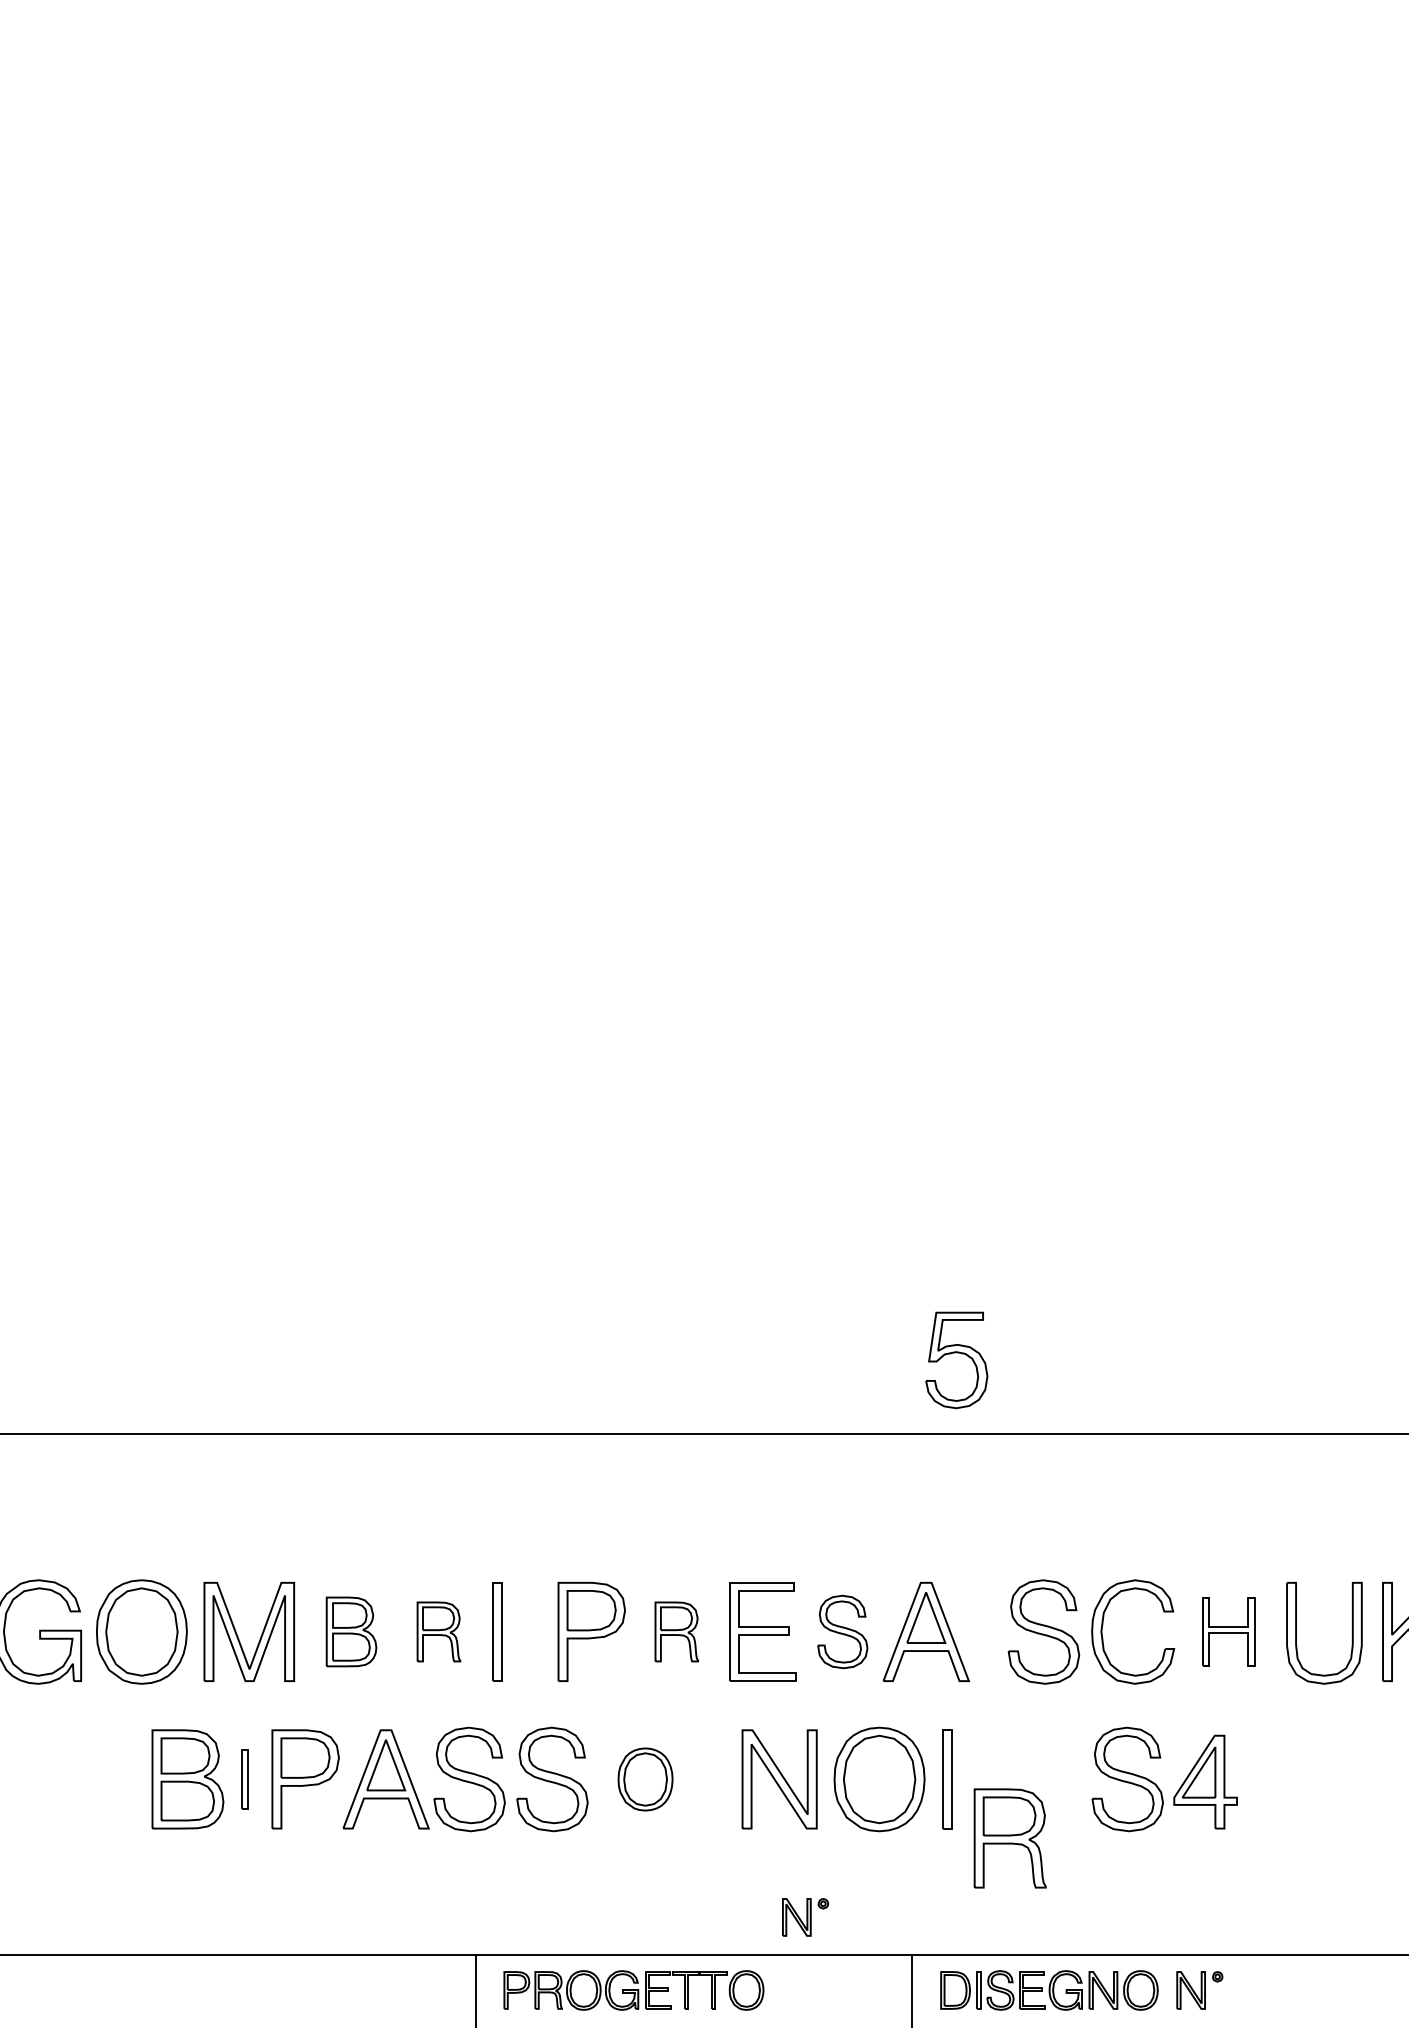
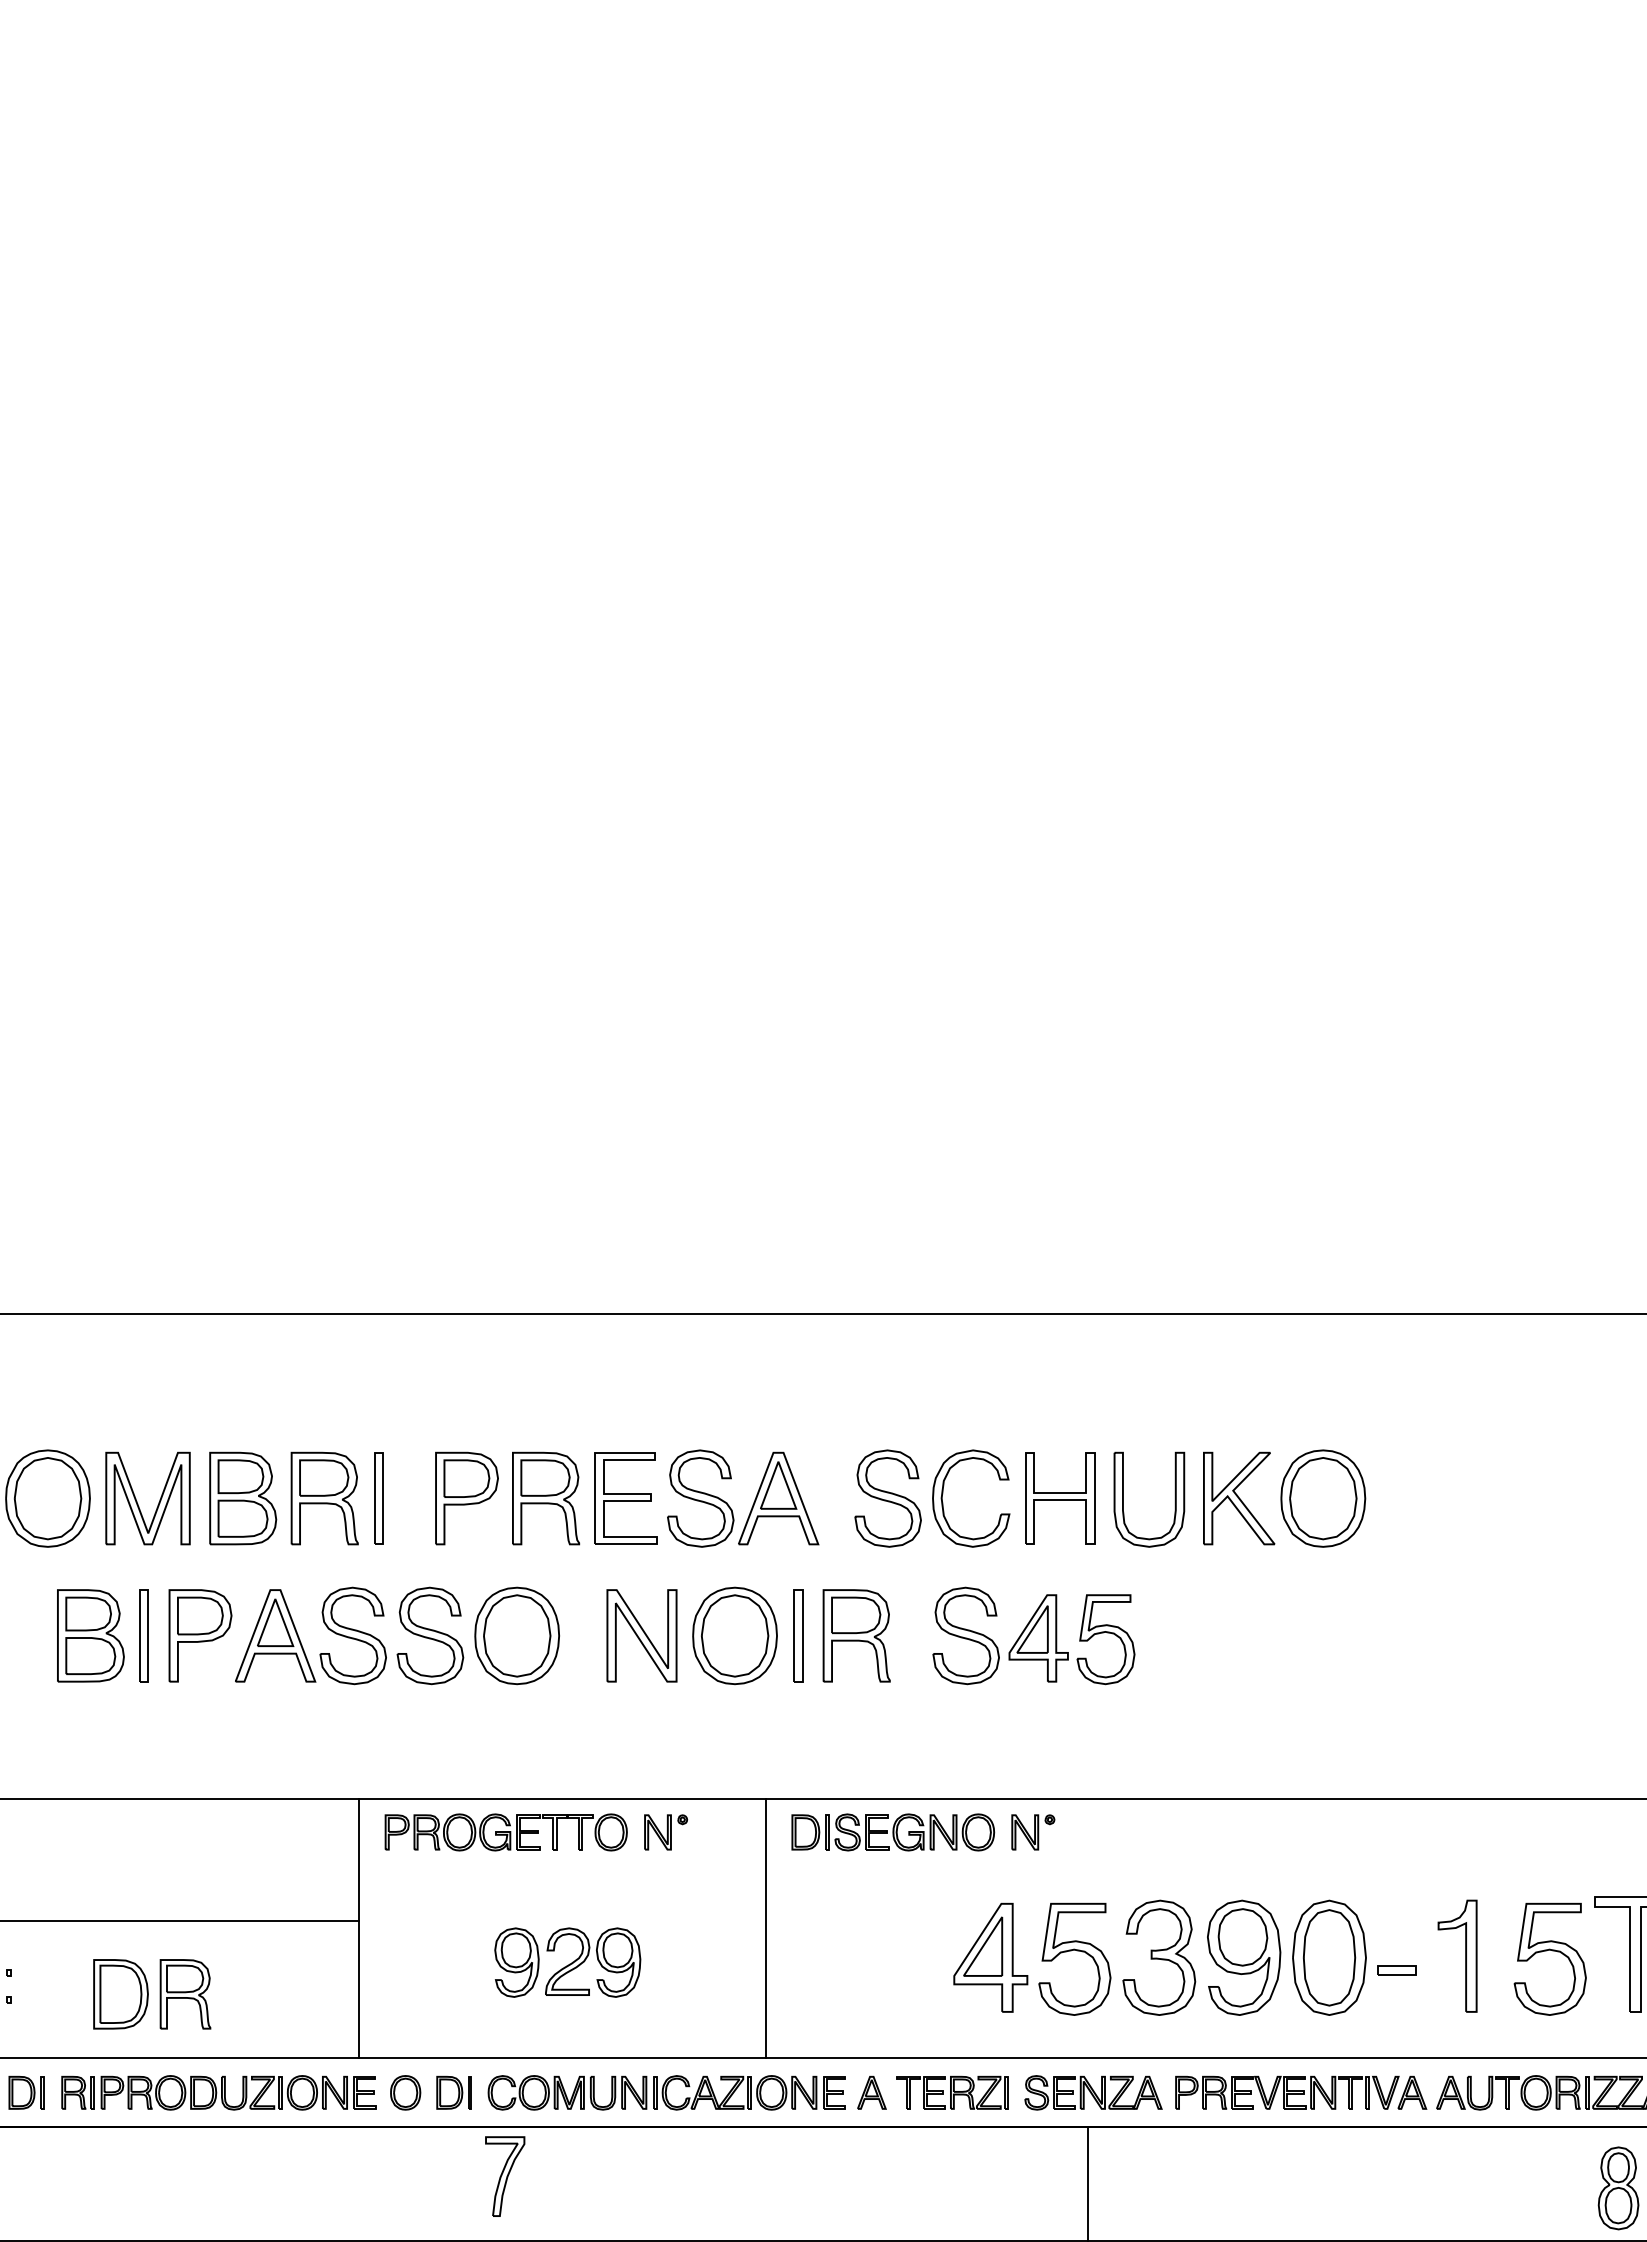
part: (954, 1353) -> (1103, 1633), moved
part: (351, 1631) -> (243, 1498), size x1.43
part: (438, 1631) -> (324, 1498), size x1.67
part: (677, 1631) -> (546, 1498), size x1.67
part: (842, 1631) -> (700, 1498), size x1.43
part: (1229, 1631) -> (1060, 1498), size x1.43
part: (244, 1779) -> (143, 1635), size x1.67
part: (644, 1779) -> (516, 1635), size x1.67
part: (1009, 1838) -> (856, 1635), moved
part: (805, 1917) -> (666, 1832), moved

